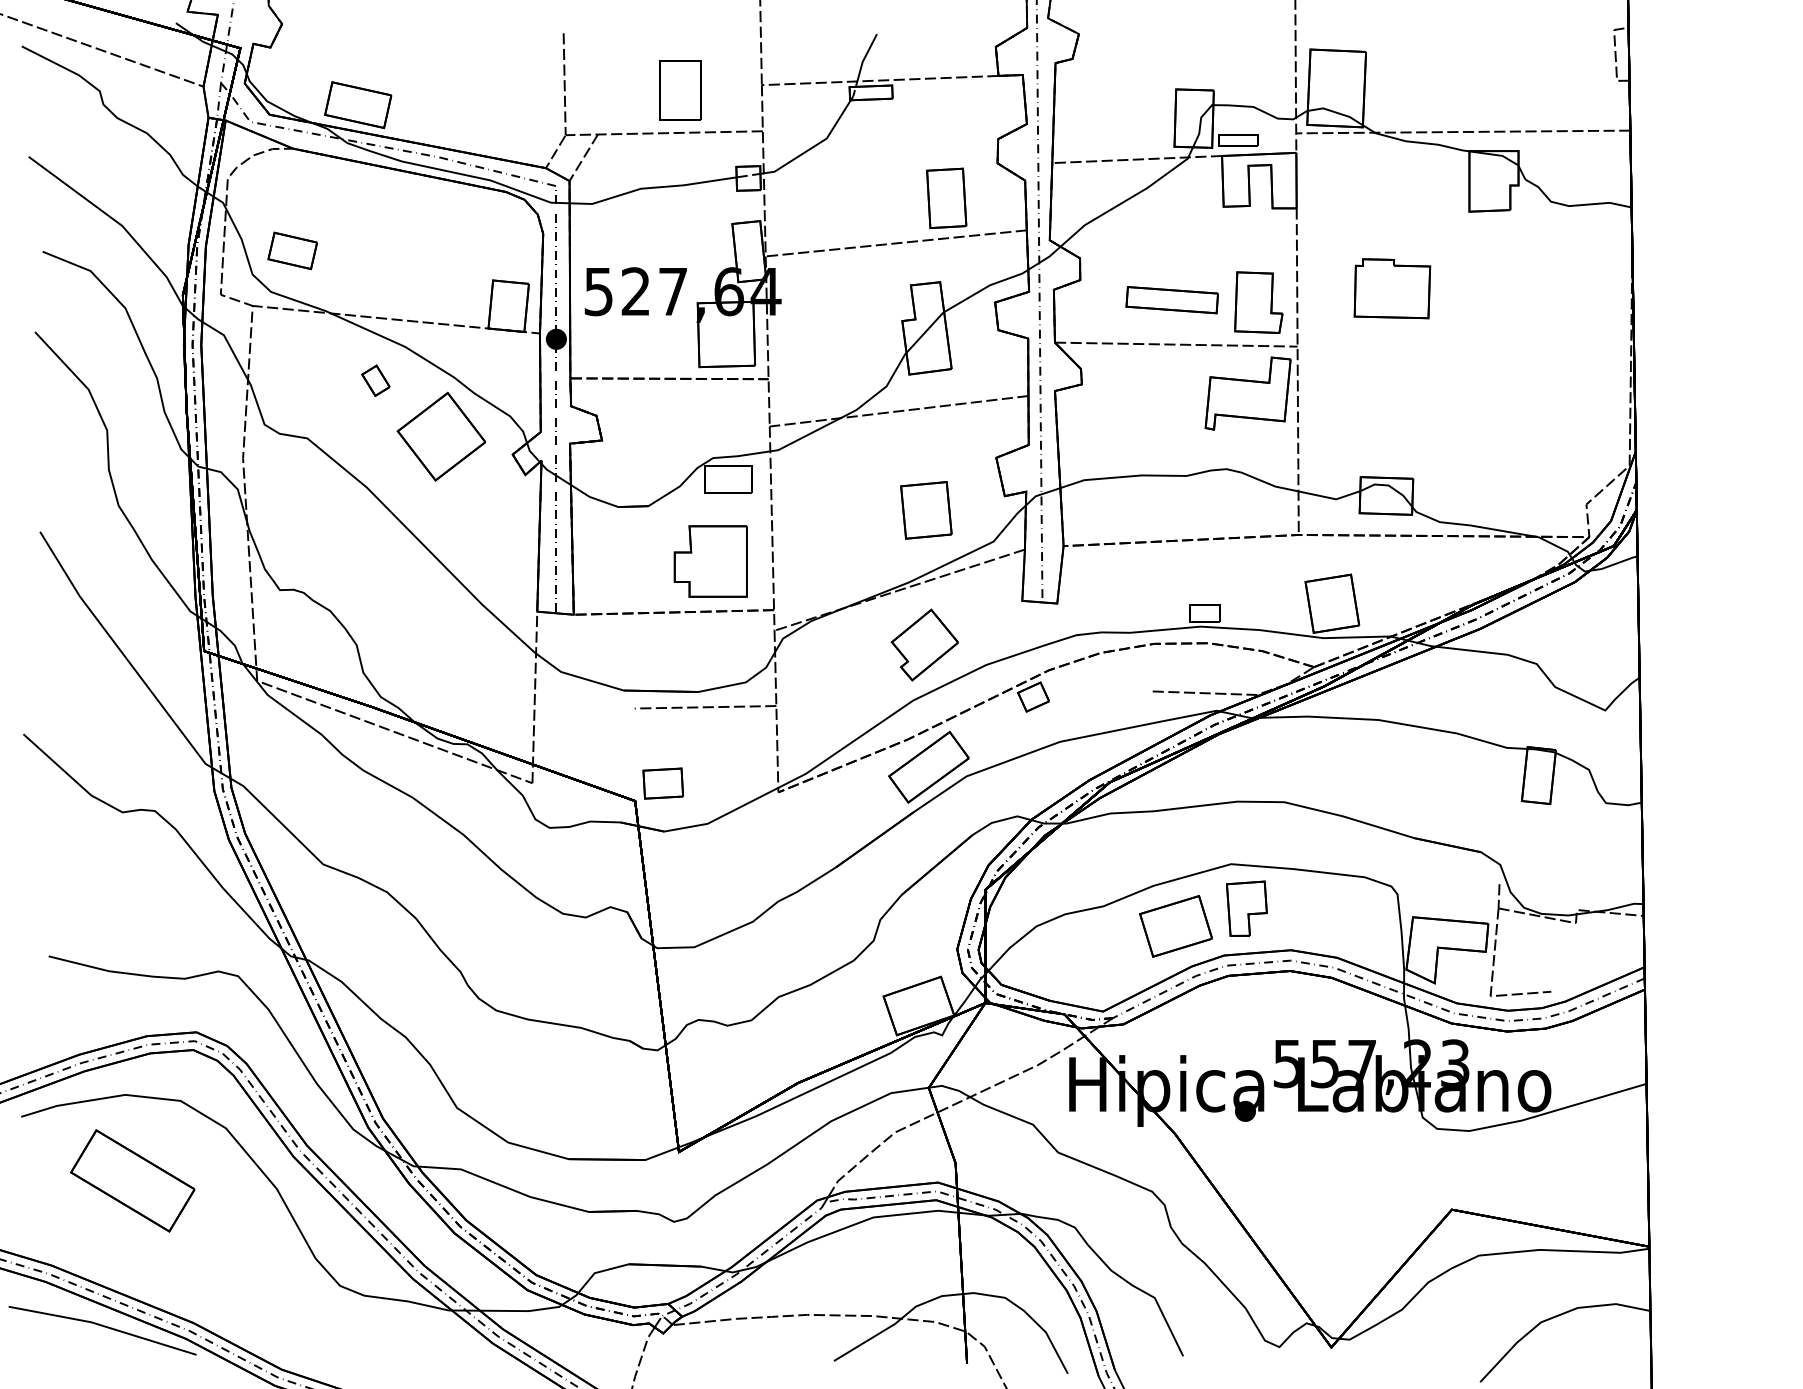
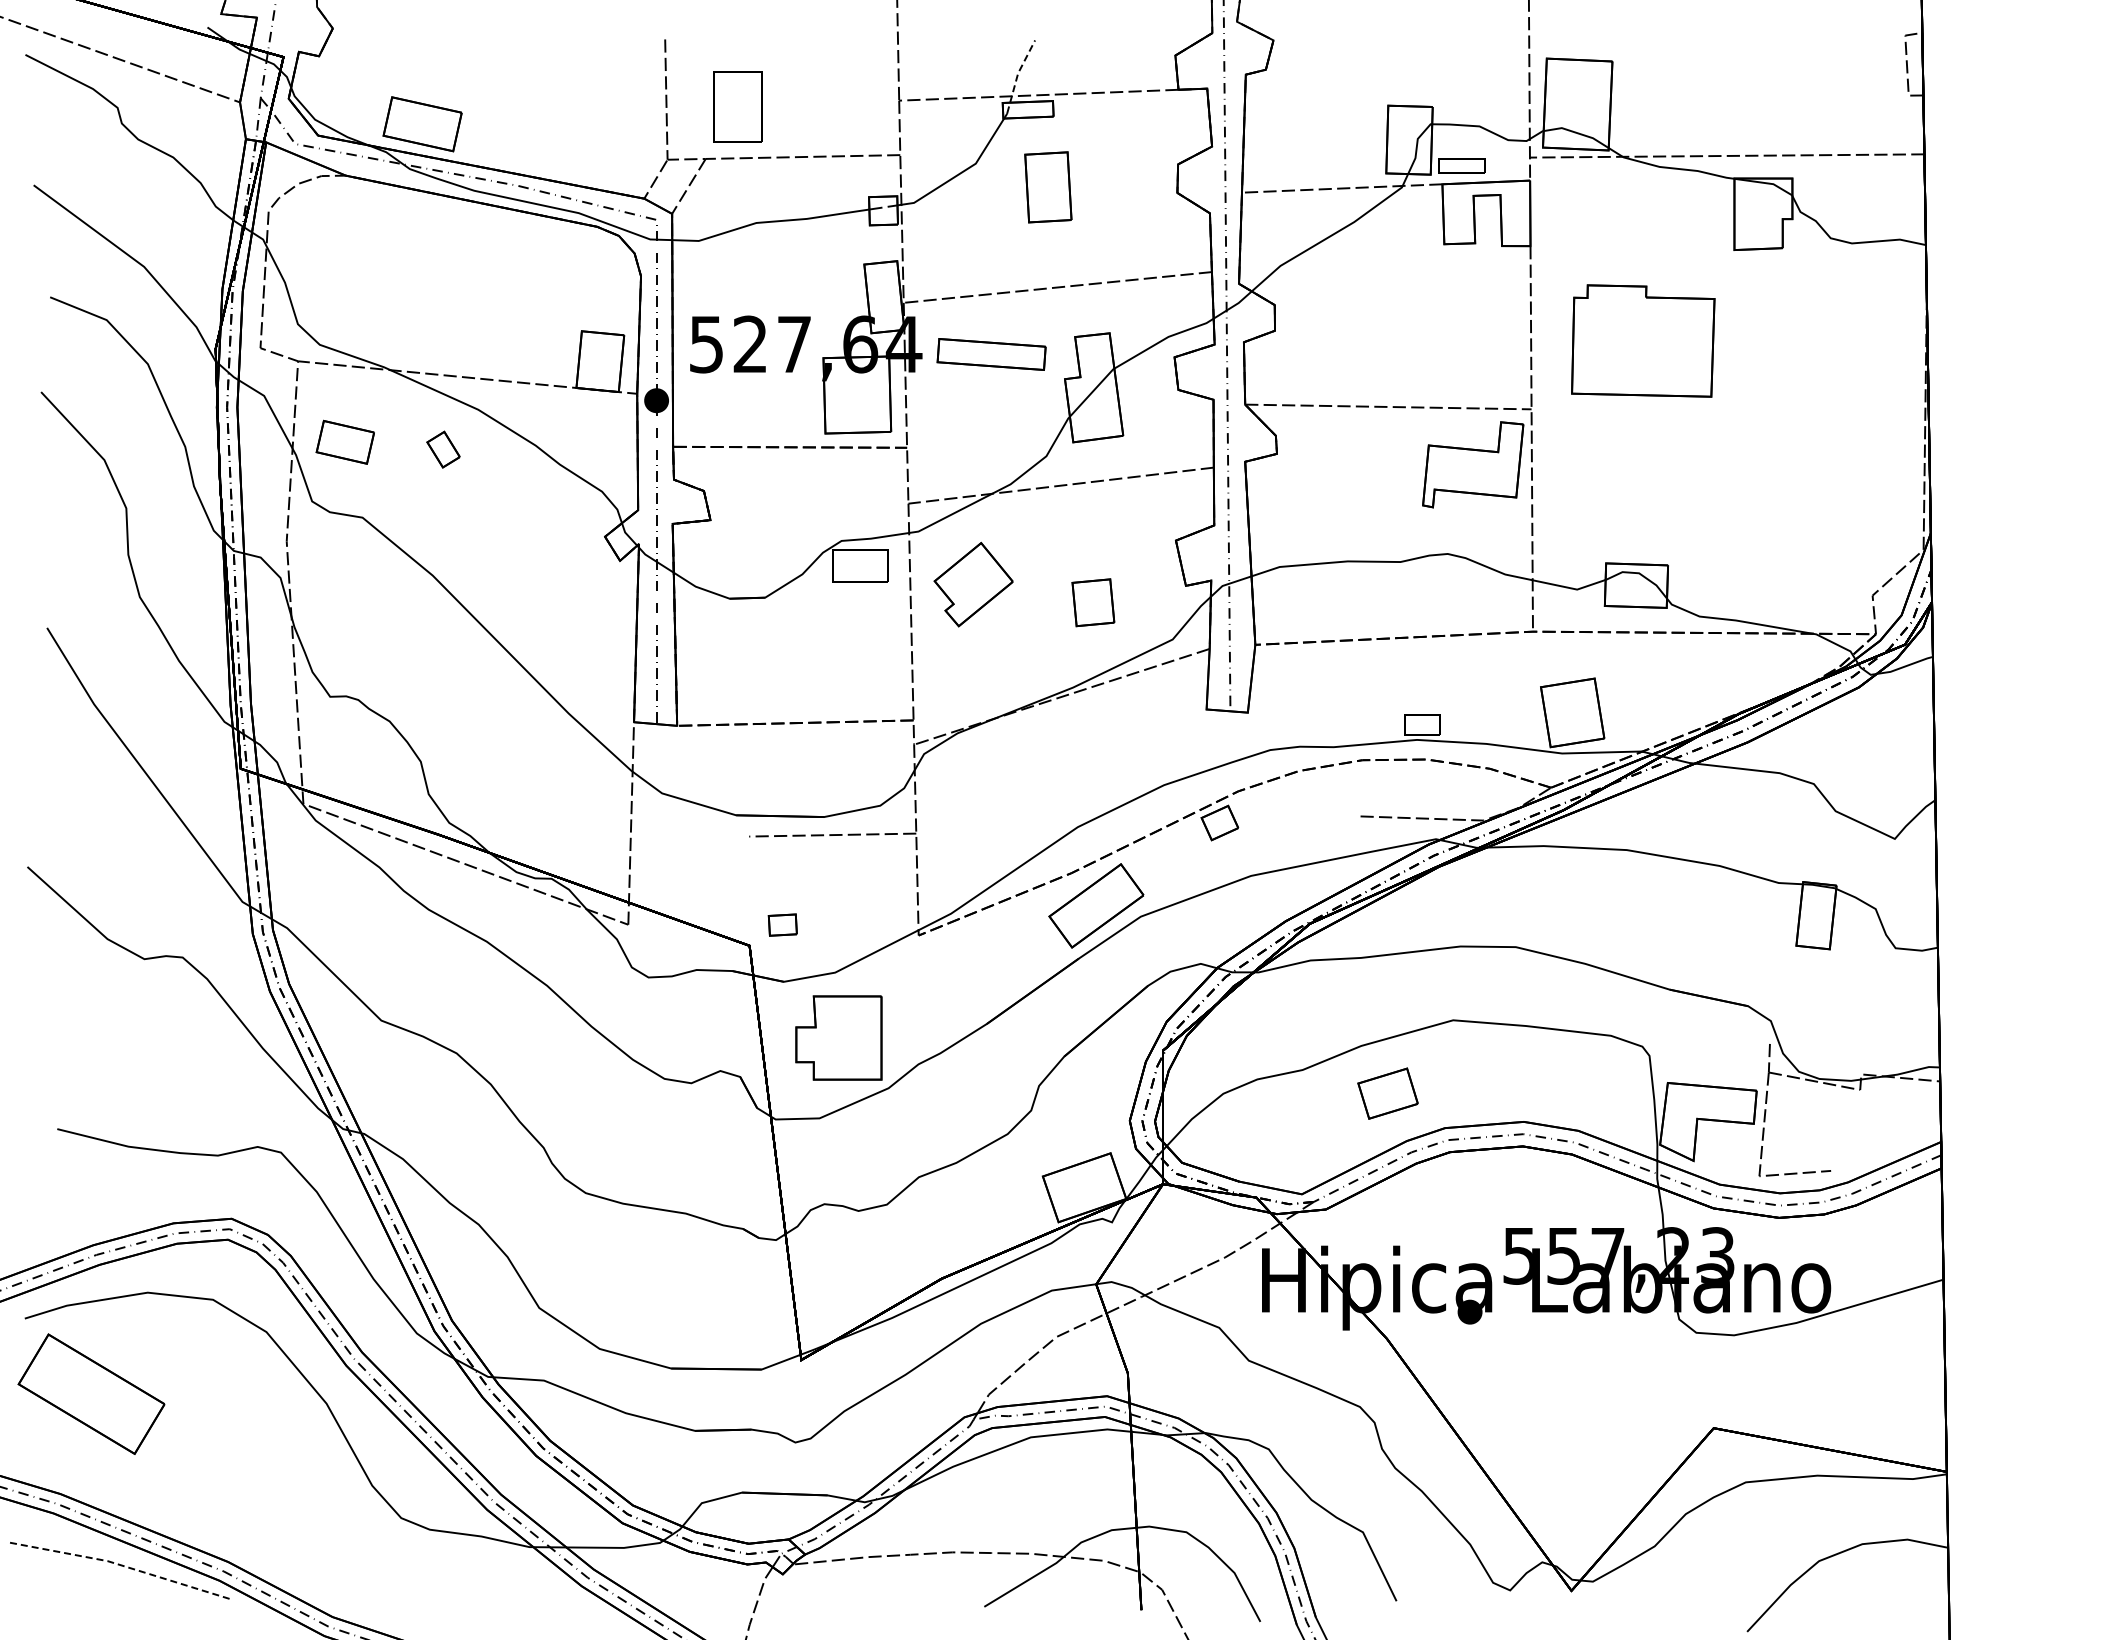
line: (863, 59) -> (1019, 70), solid -> dashed
part: (679, 90) -> (737, 106), moved
part: (946, 198) -> (1048, 187), moved
part: (292, 250) -> (344, 441), moved
part: (1392, 288) -> (1643, 340), size x1.6
part: (1172, 300) -> (991, 354), moved
part: (1258, 302) -> (1485, 357), removed
part: (441, 436) -> (520, 515), removed
part: (926, 510) -> (1093, 602), size x0.7
part: (710, 561) -> (838, 1037), moved
part: (924, 644) -> (973, 584), moved
part: (663, 783) -> (782, 924), size x0.6
part: (1246, 908) -> (1471, 1072), removed
part: (1175, 926) -> (1387, 1093), size x0.7
part: (132, 1180) -> (91, 1393), moved
line: (103, 1326) -> (121, 1565), solid -> dashed

